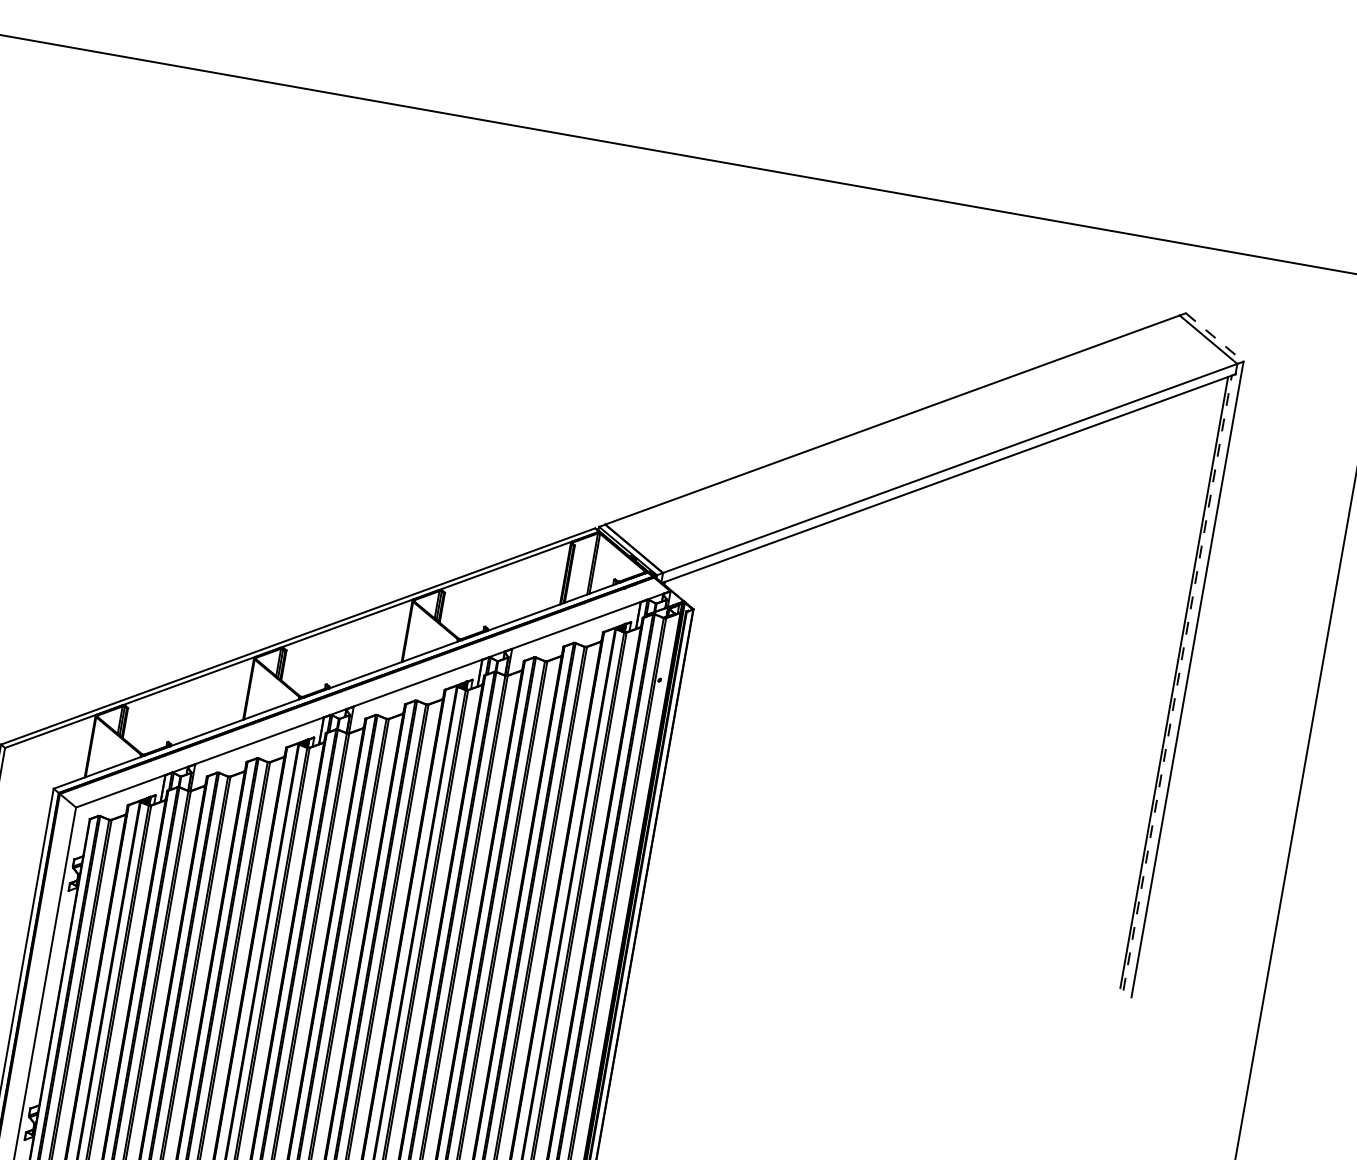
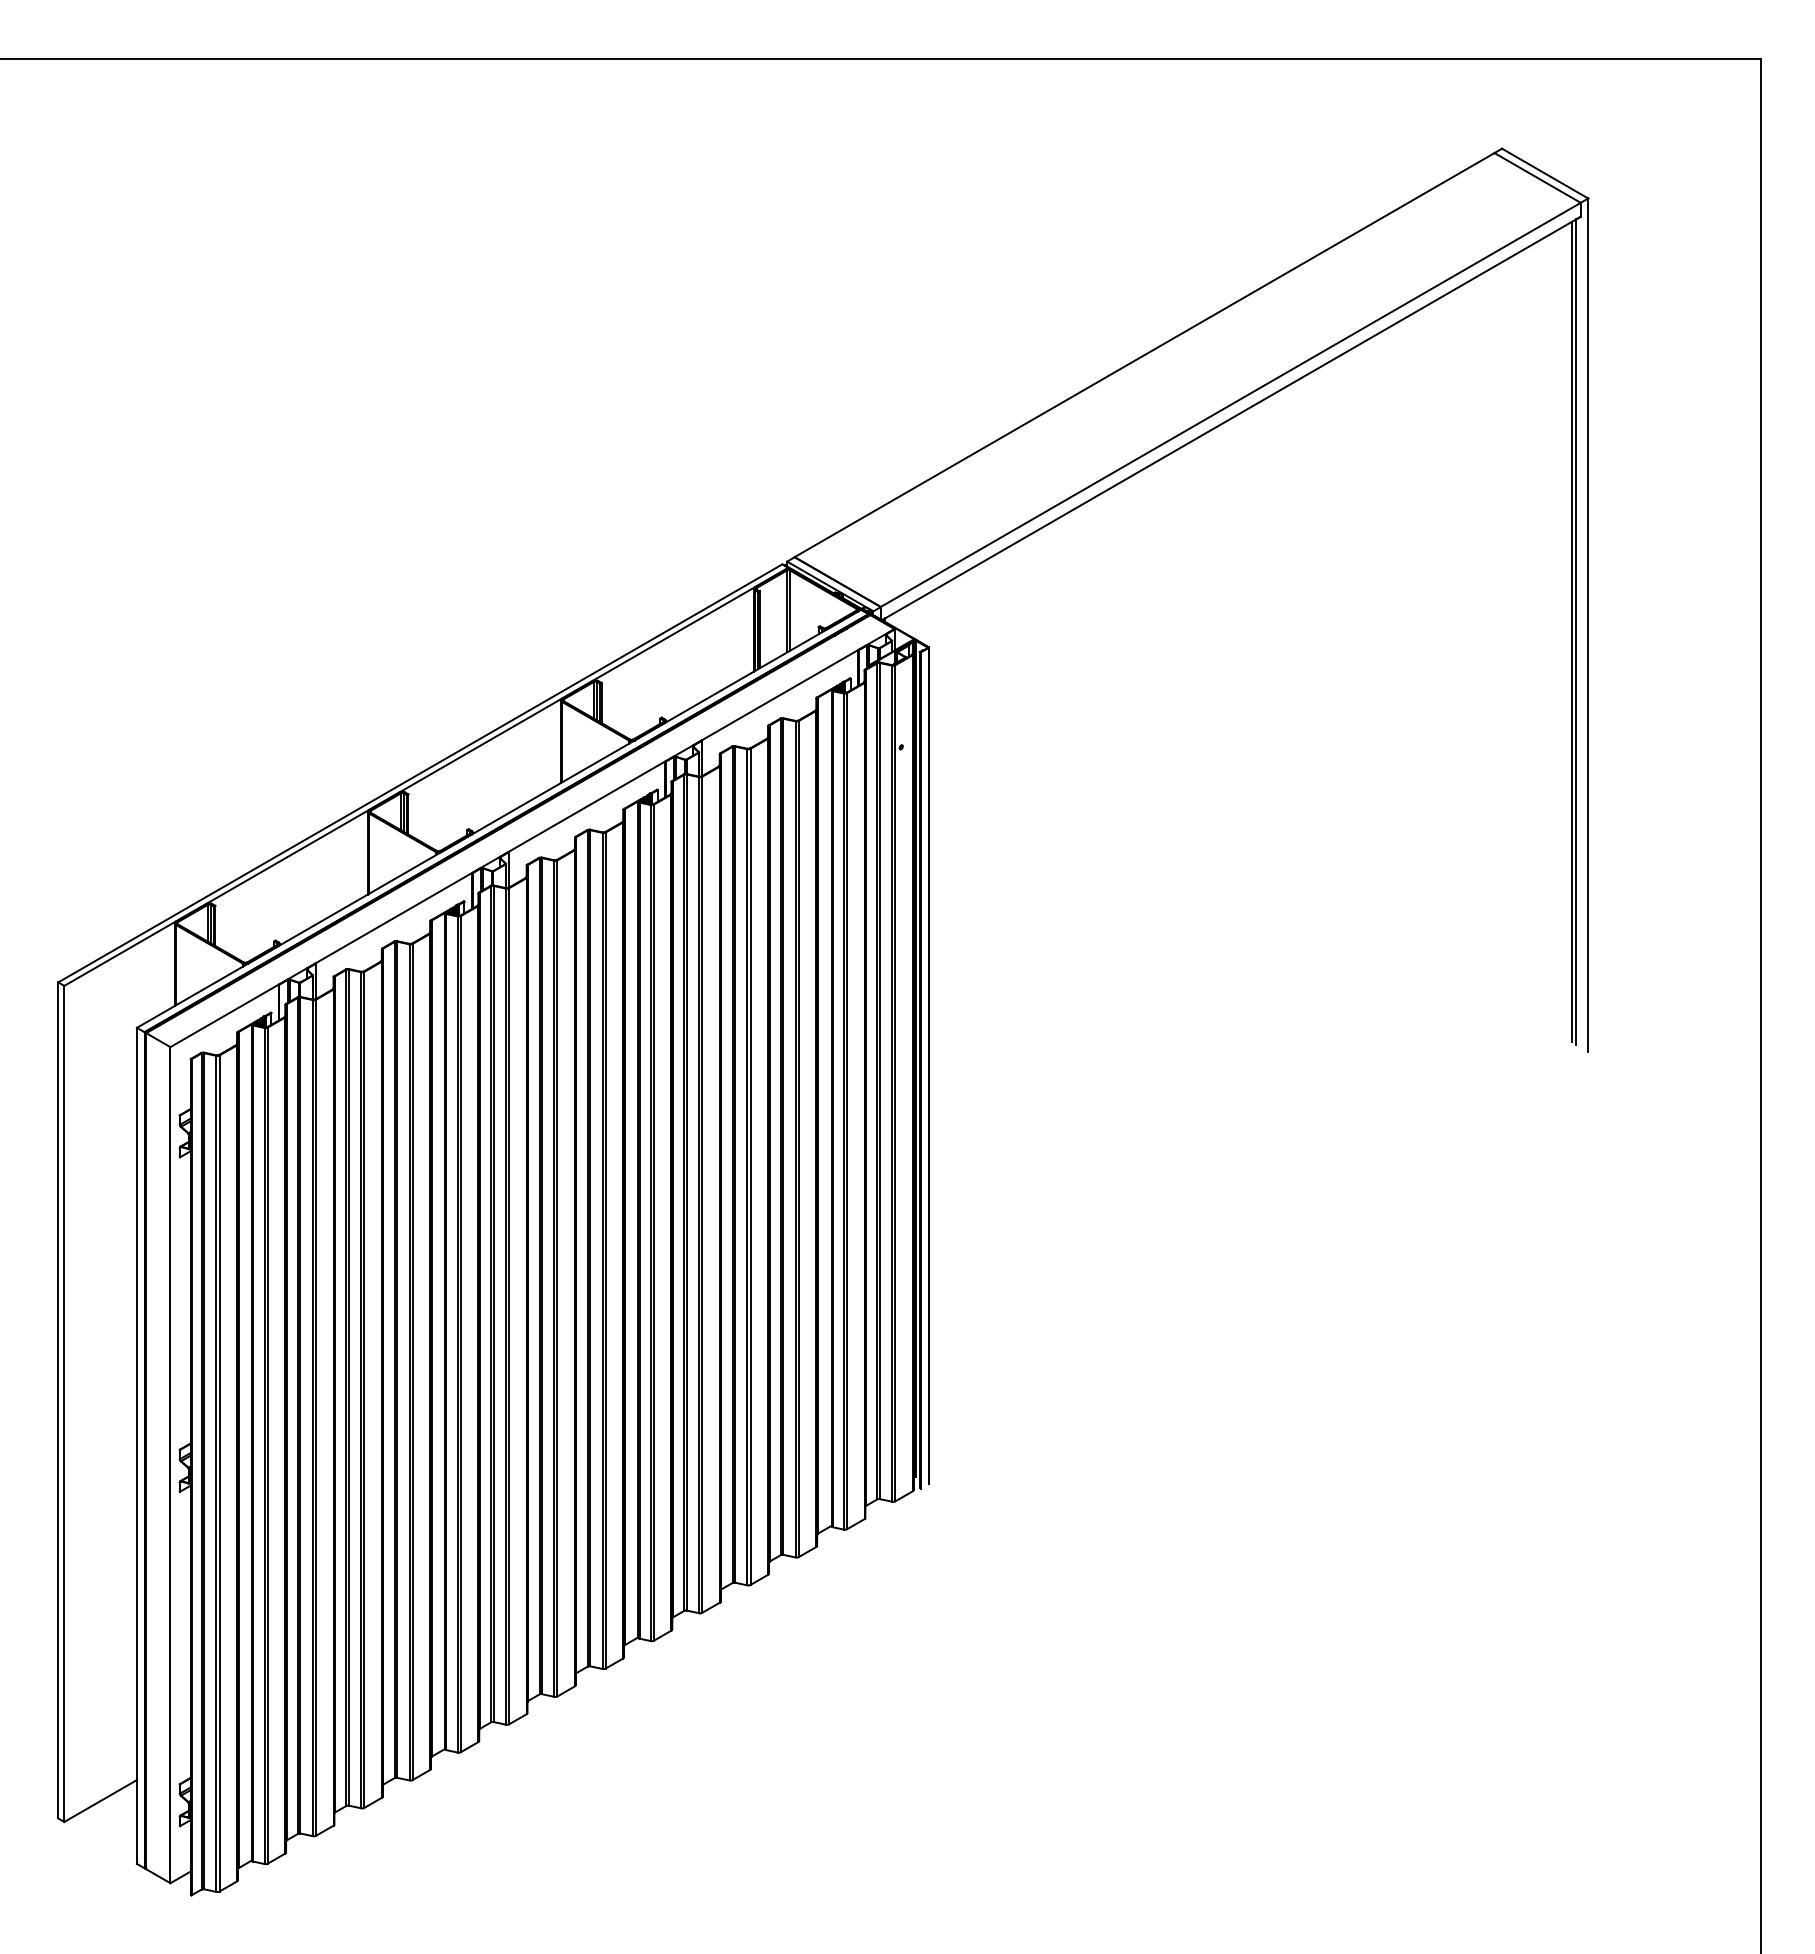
line: (1214, 337) -> (1545, 173), dashed -> solid
line: (1177, 683) -> (1576, 632), dashed -> solid

